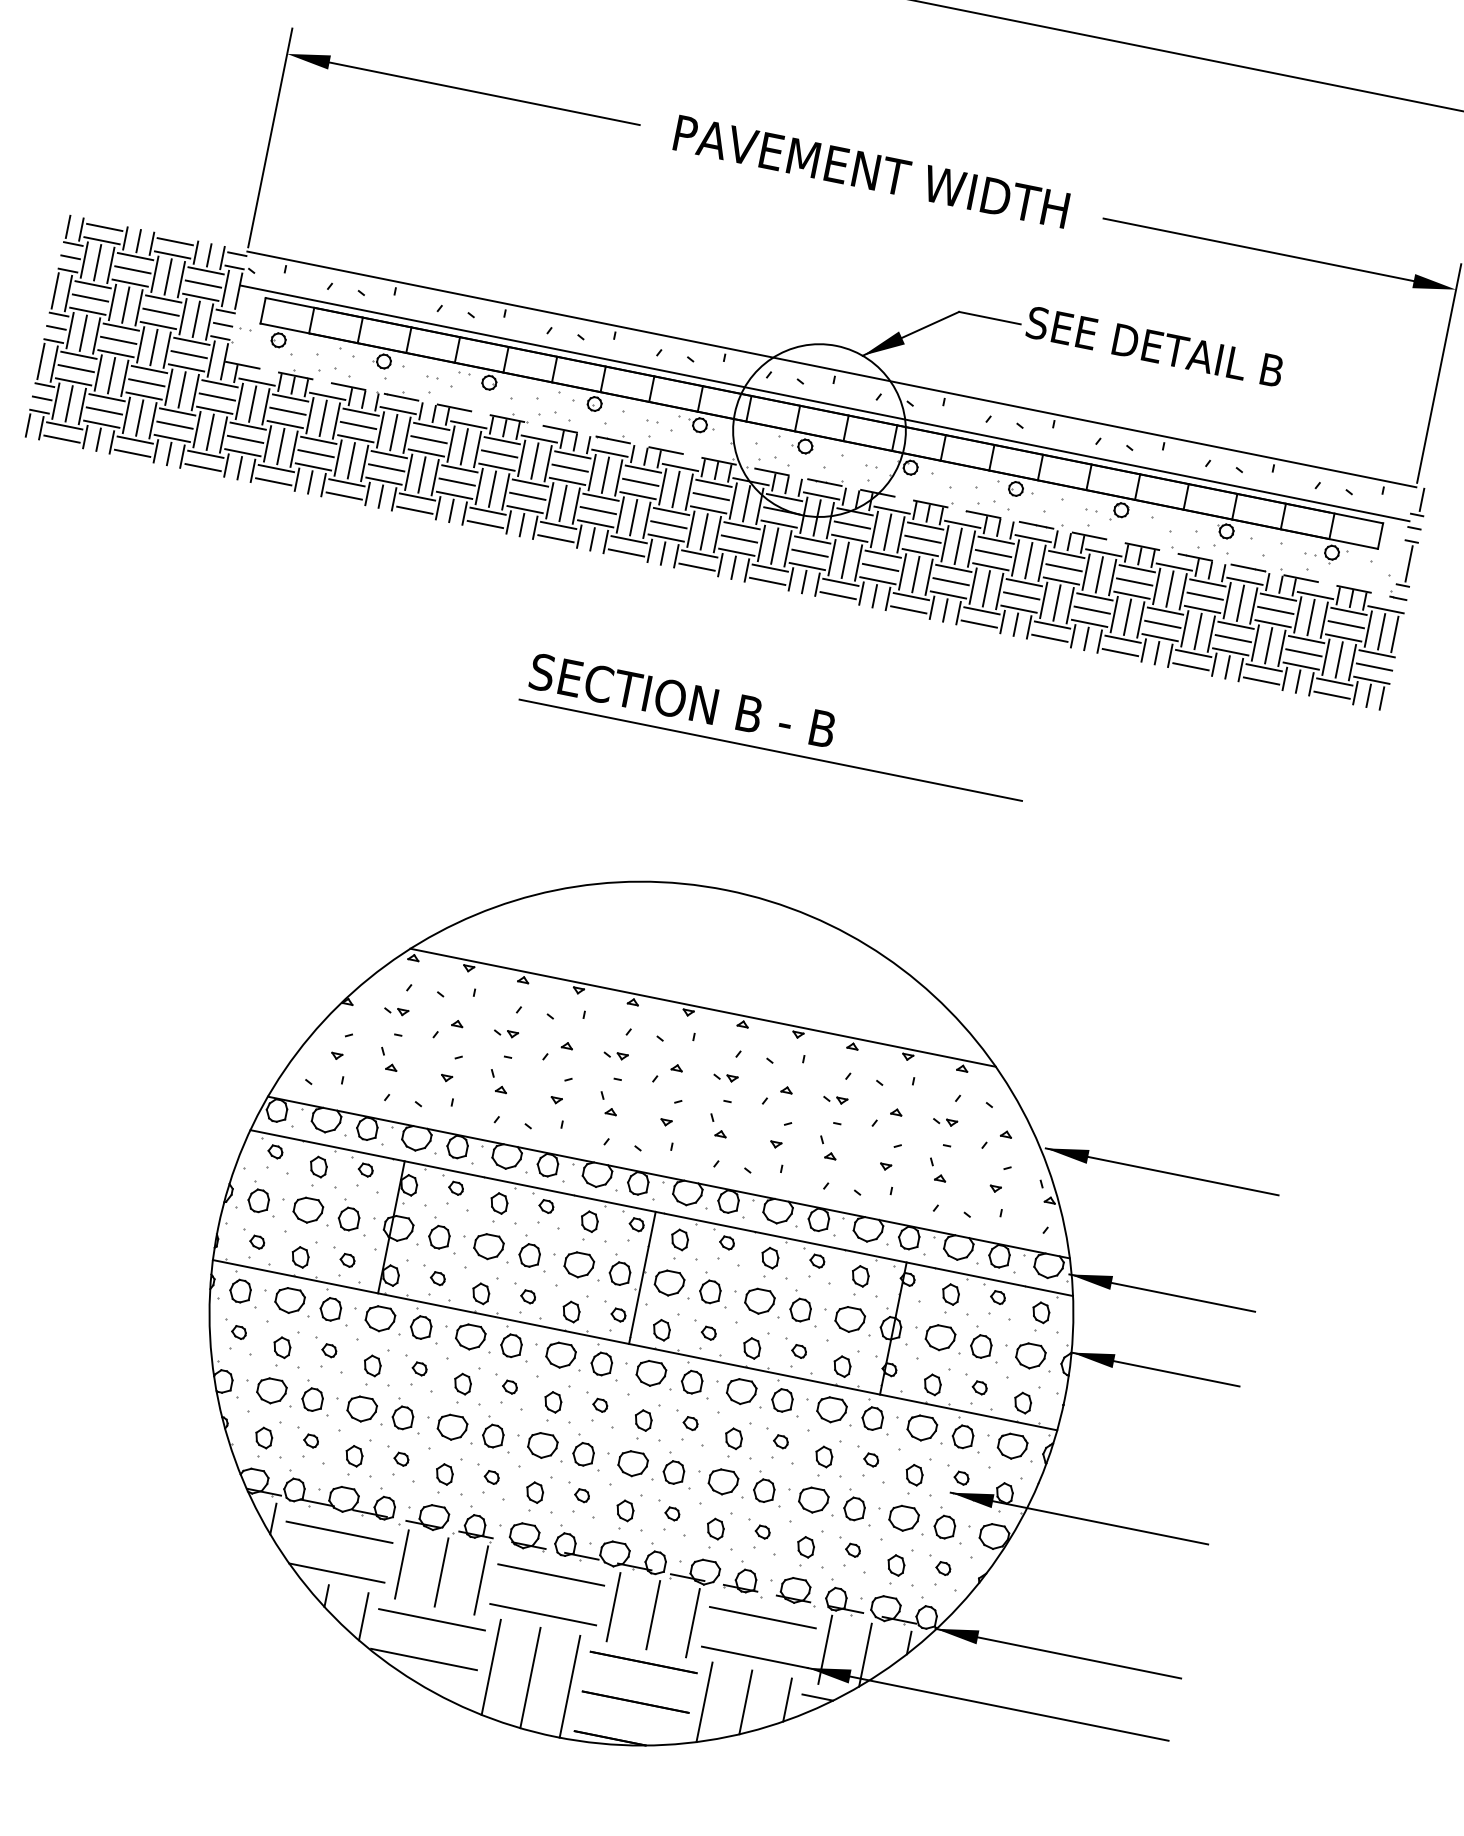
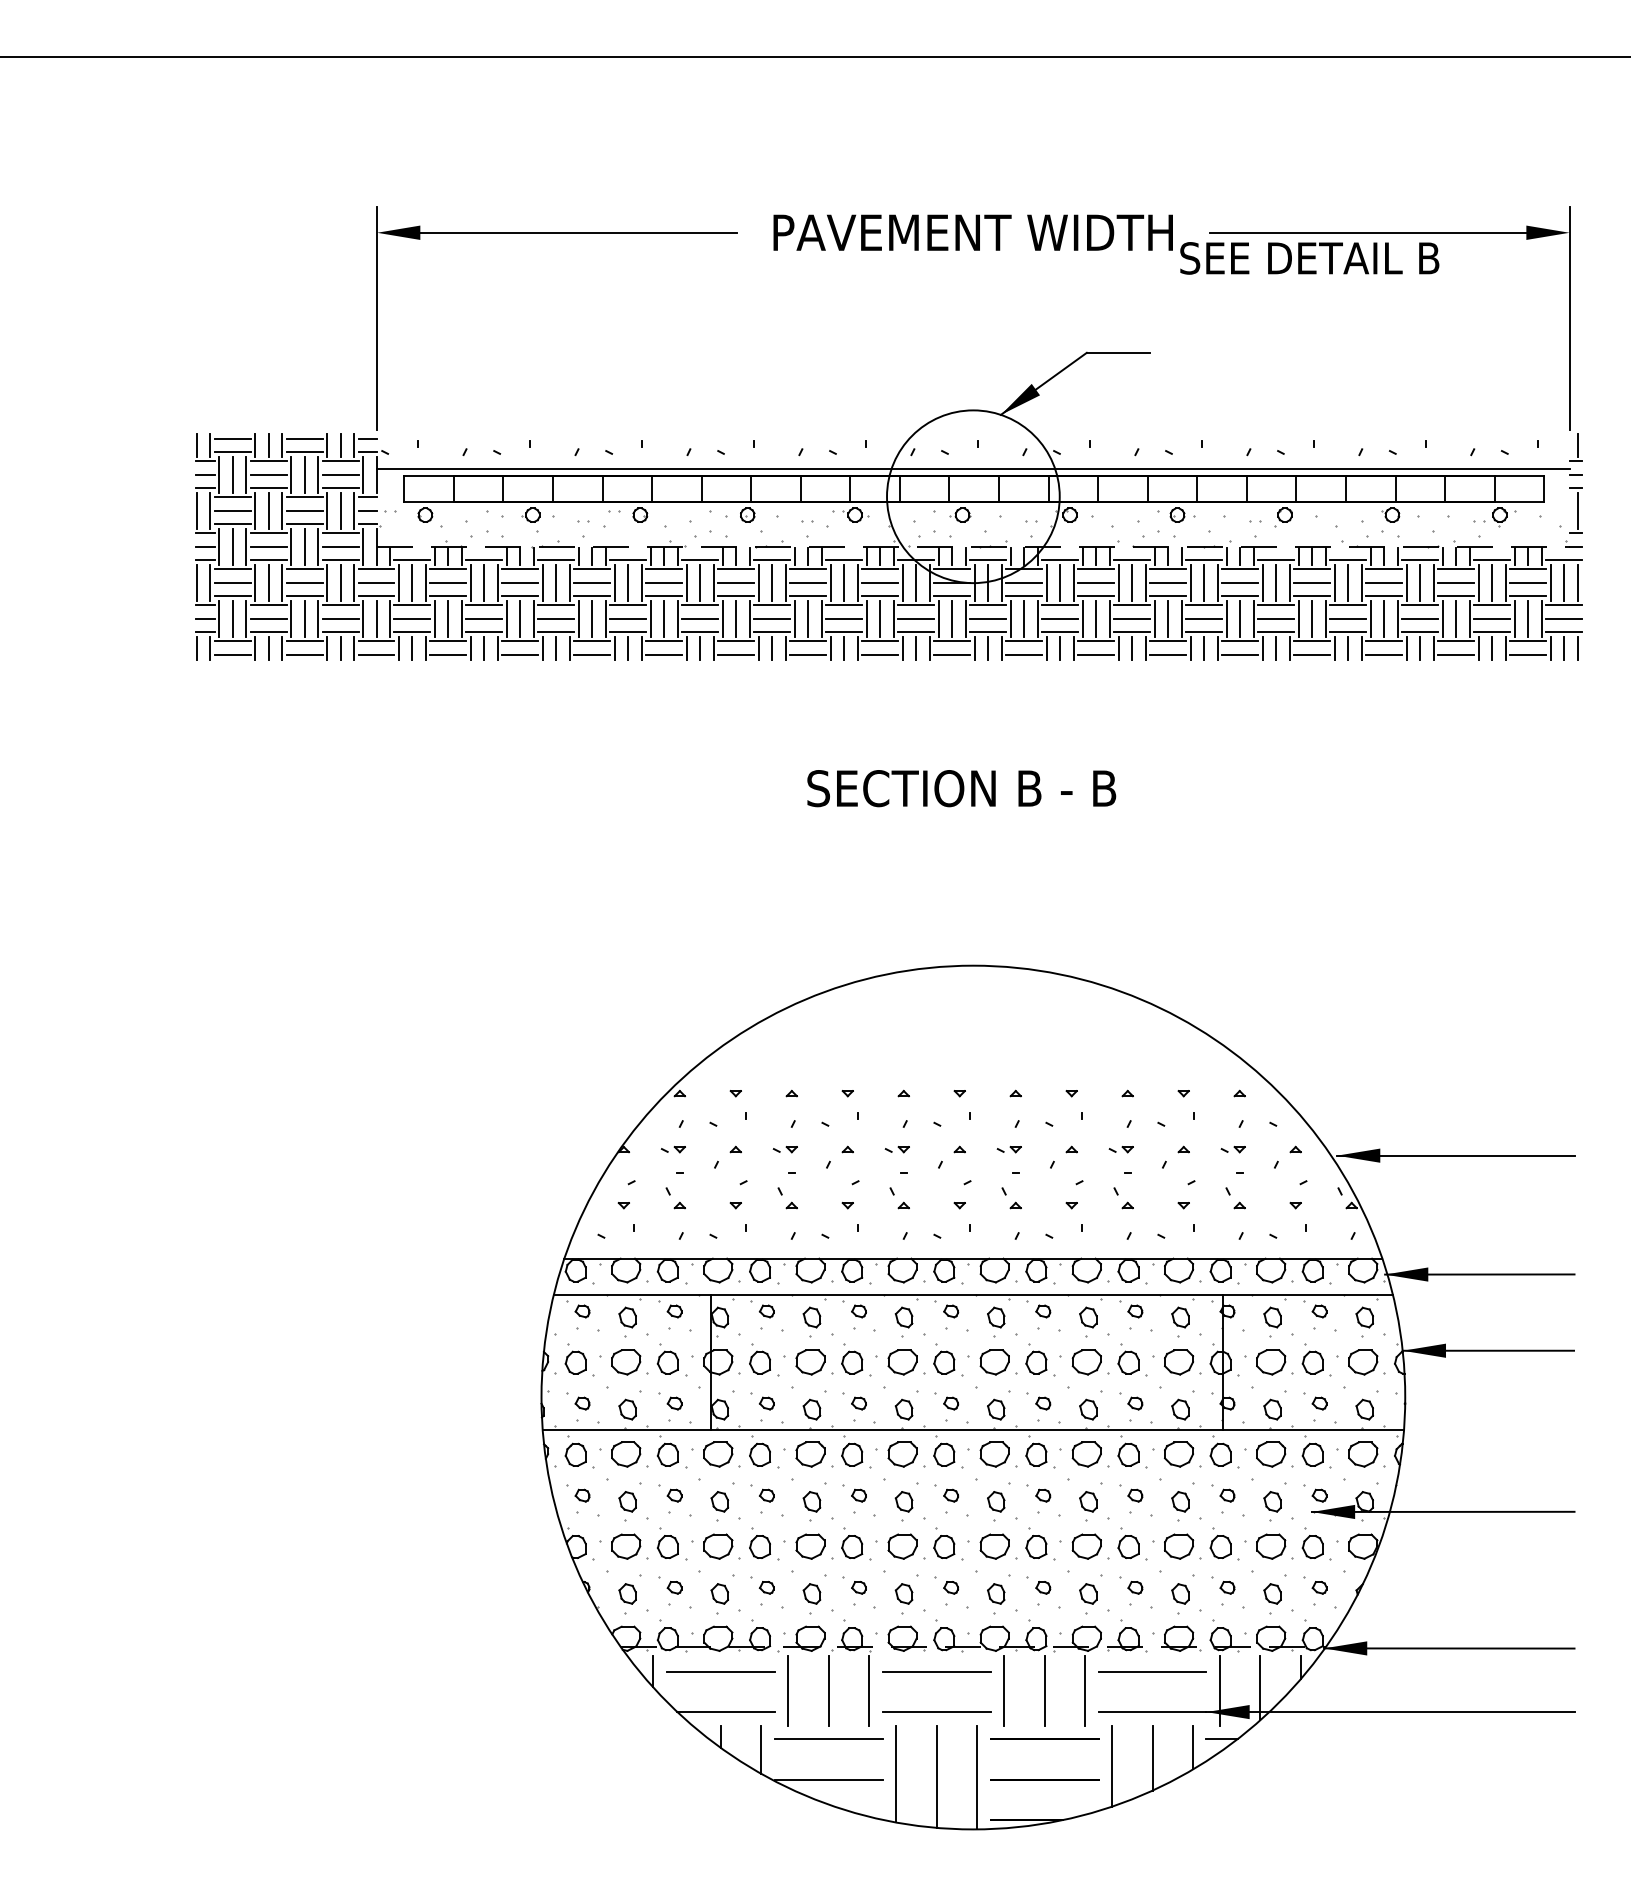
text: (1154, 346) -> (1309, 258), moved
line: (831, 369) -> (973, 434), removed
text: (682, 700) -> (961, 788), moved
line: (770, 749) -> (988, 819), removed
line: (702, 1007) -> (972, 1085), removed
line: (642, 1278) -> (967, 1362), removed

